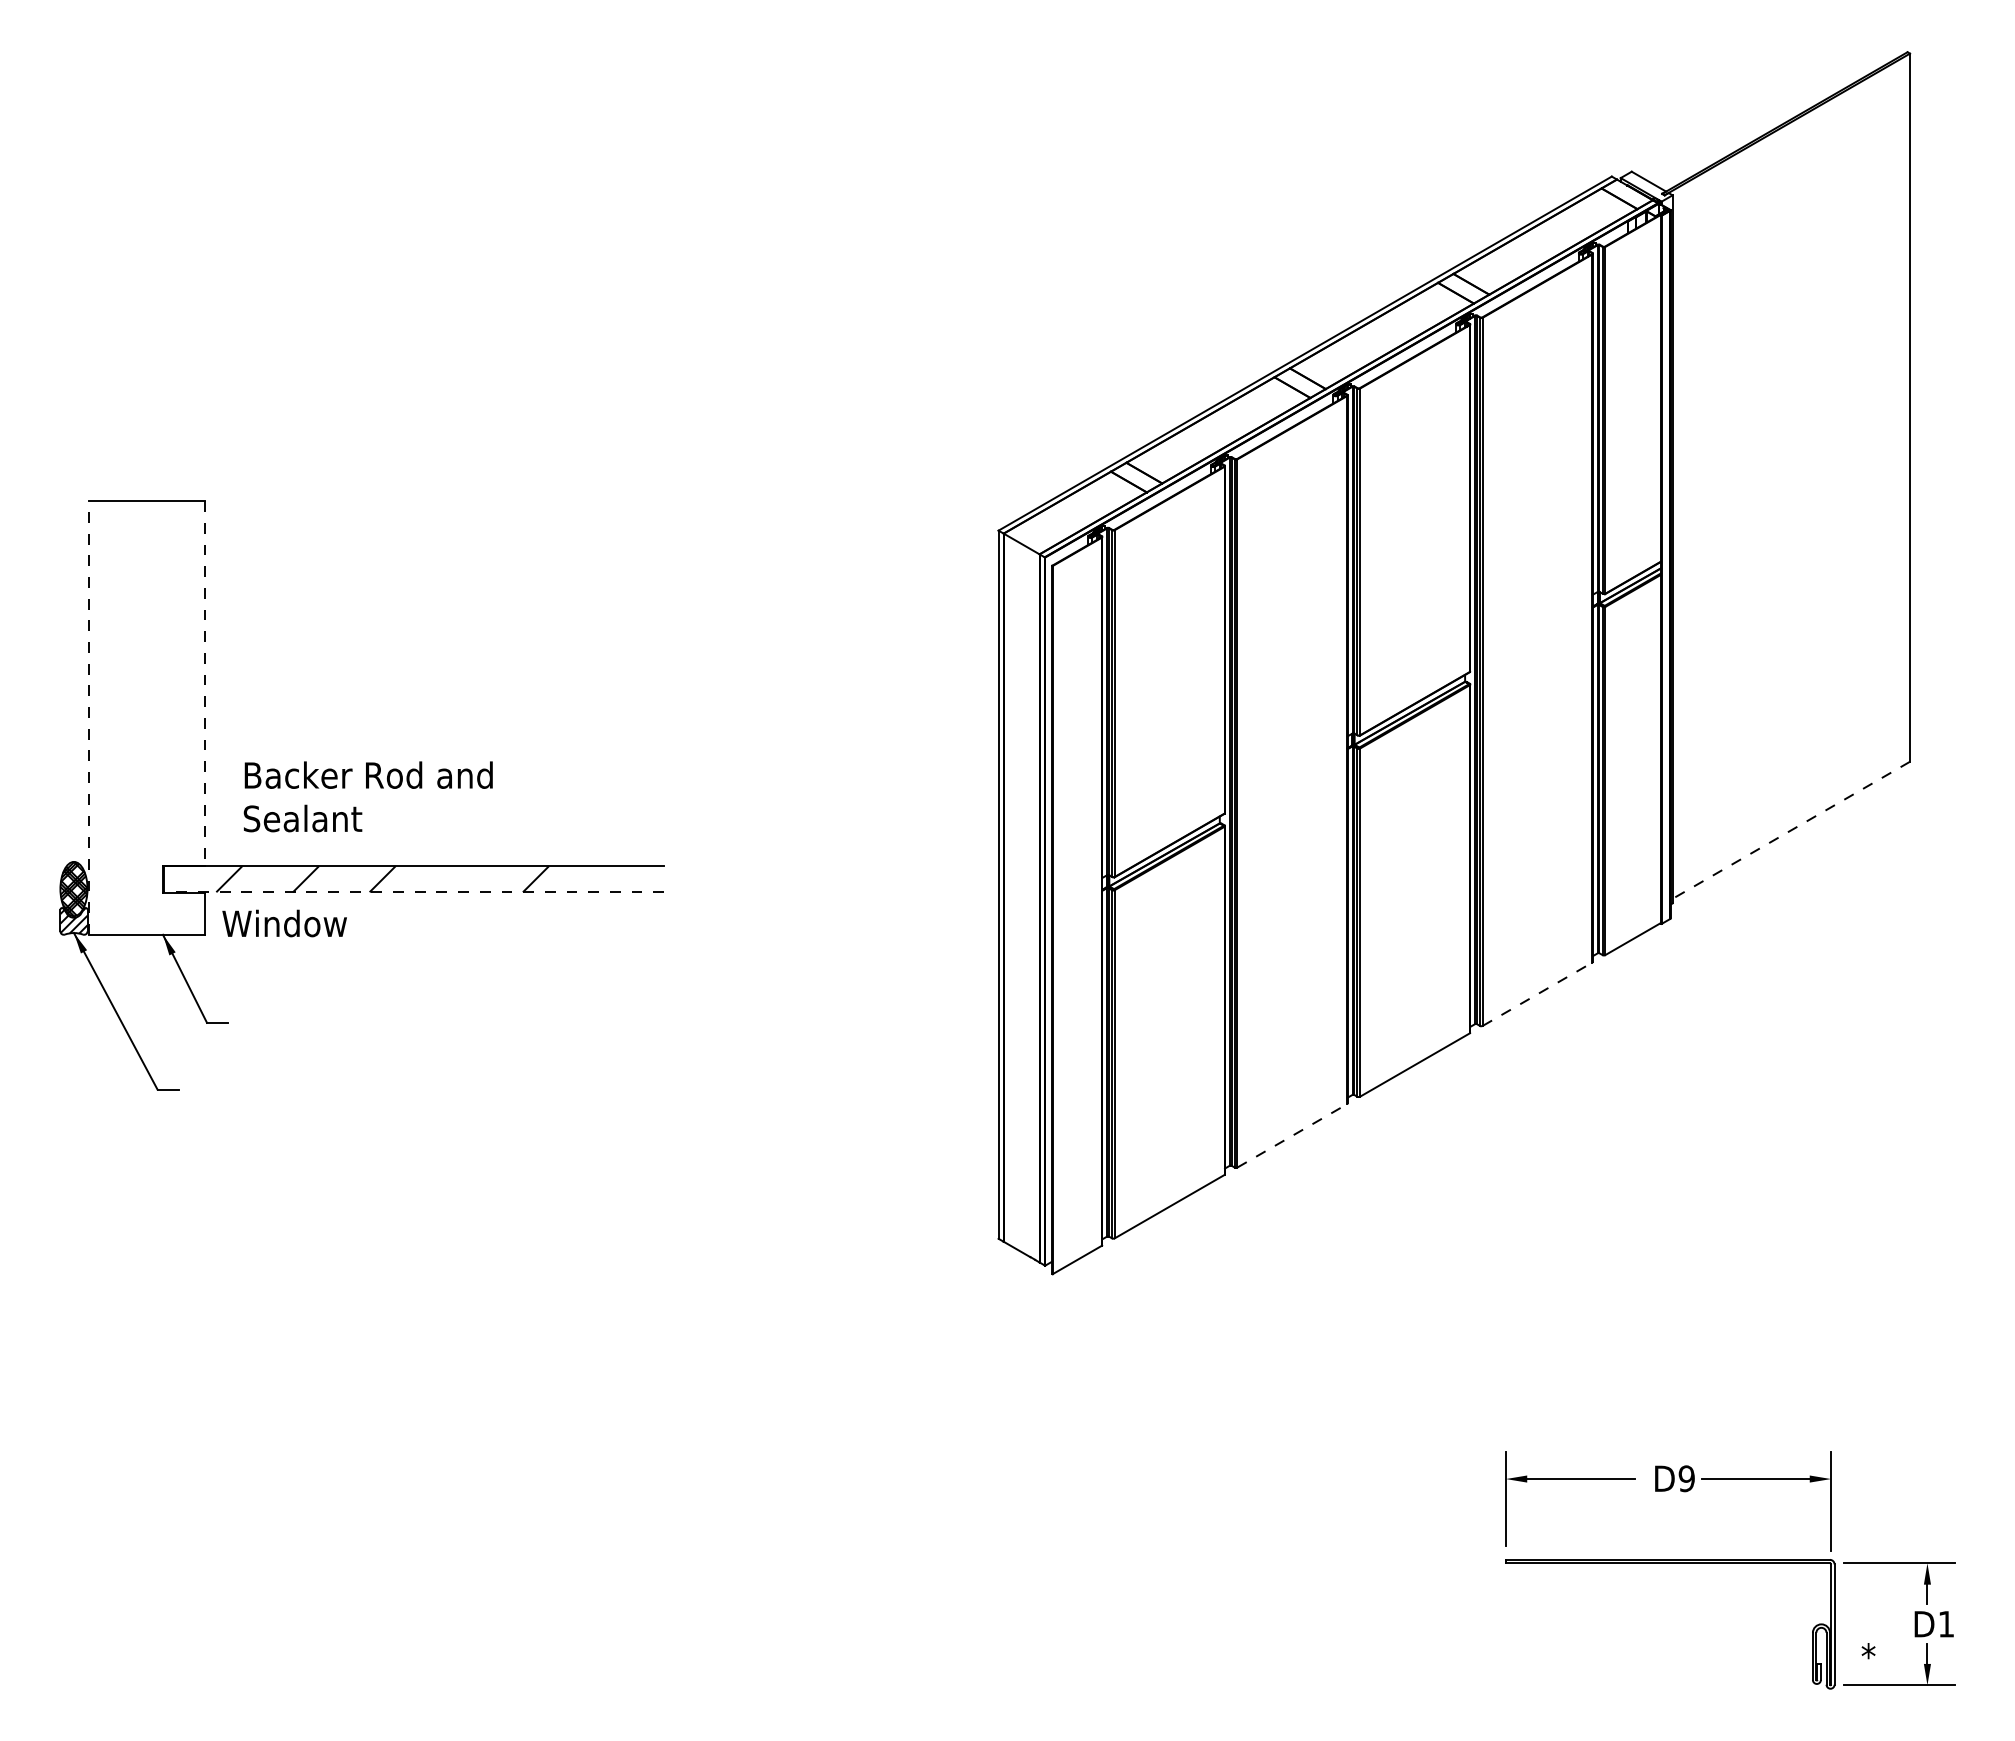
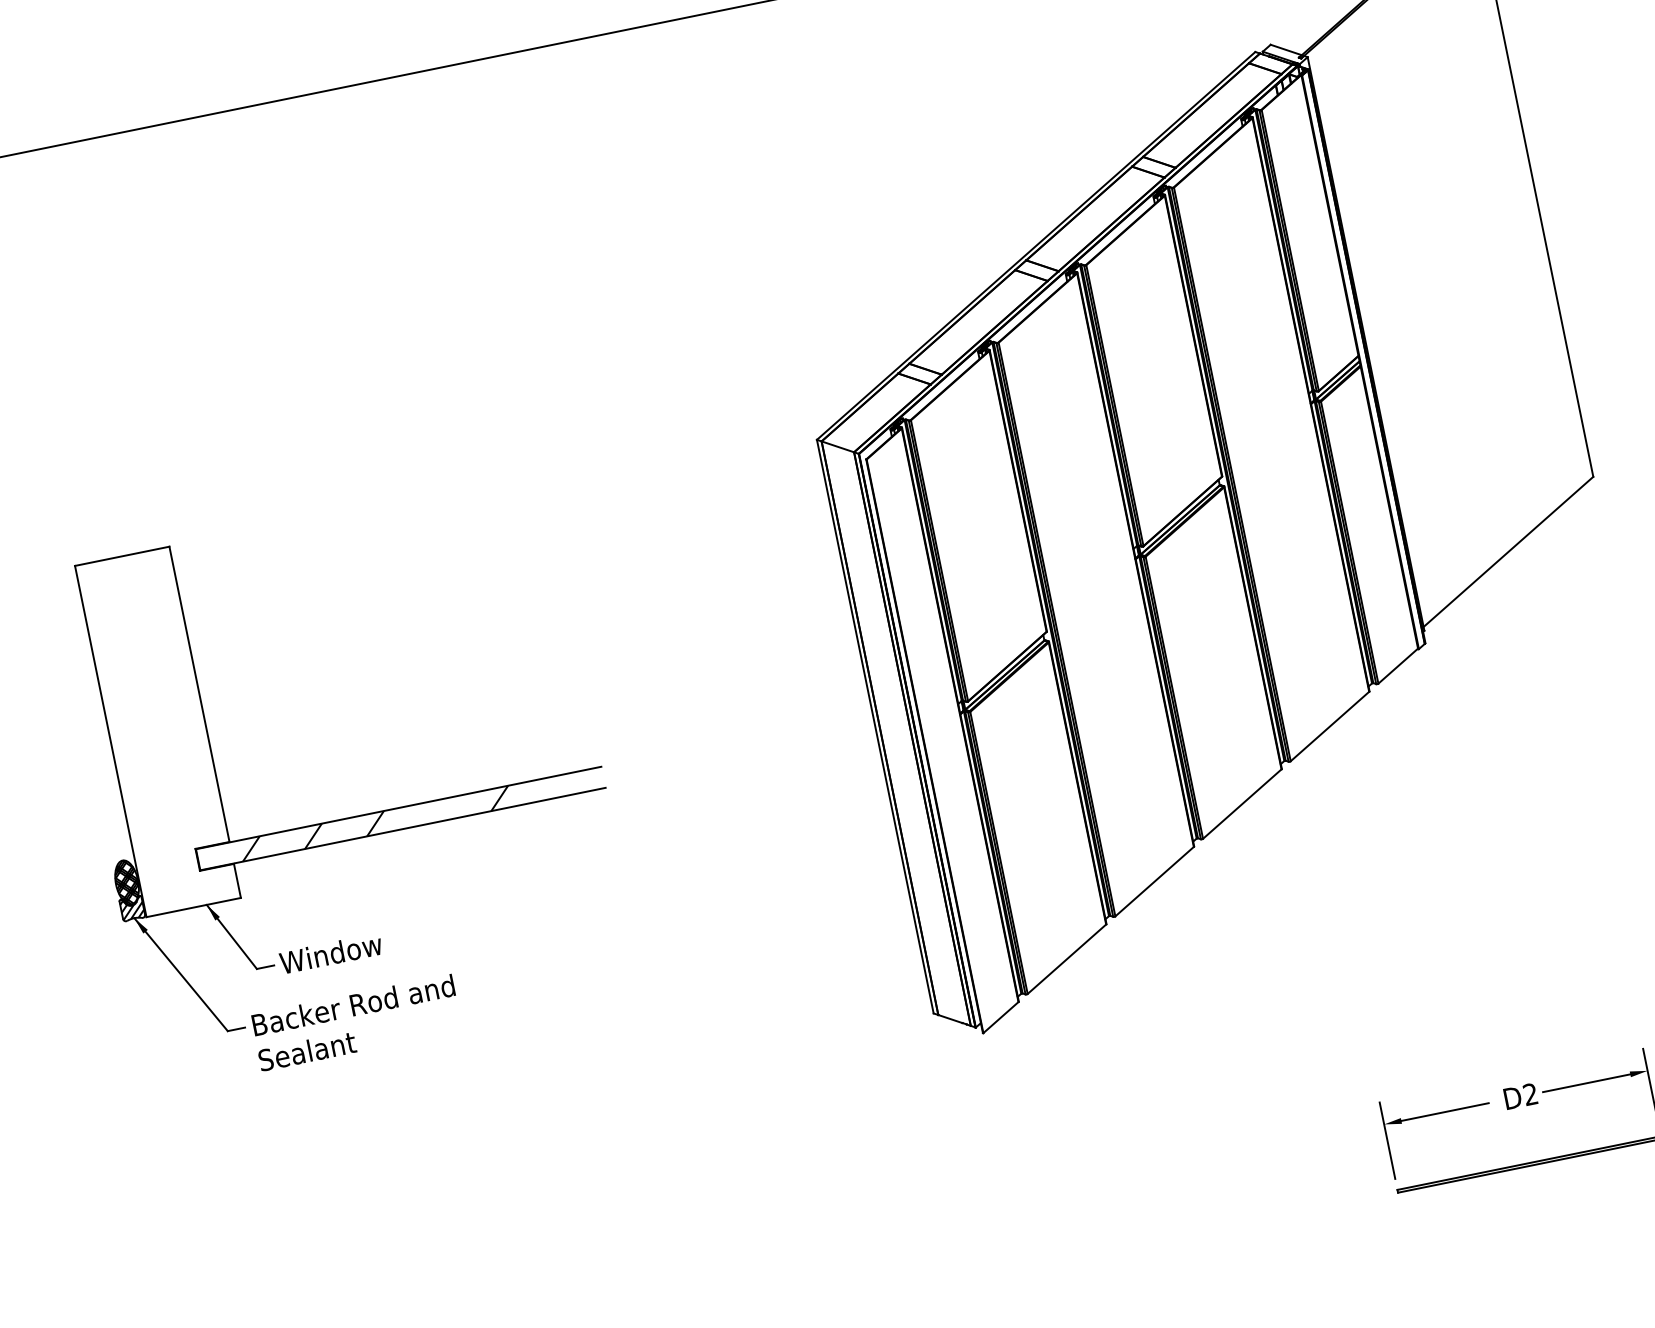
line: (205, 683) -> (199, 694), dashed -> solid
line: (88, 717) -> (110, 741), dashed -> solid
text: (367, 796) -> (355, 1022), moved
line: (1790, 830) -> (1507, 552), dashed -> solid
line: (413, 892) -> (402, 829), dashed -> solid
text: (284, 923) -> (330, 953), moved
line: (1538, 994) -> (1330, 726), dashed -> solid
line: (1292, 1135) -> (1154, 881), dashed -> solid
text: (1686, 1478) -> (1530, 1094), D9 -> D2

